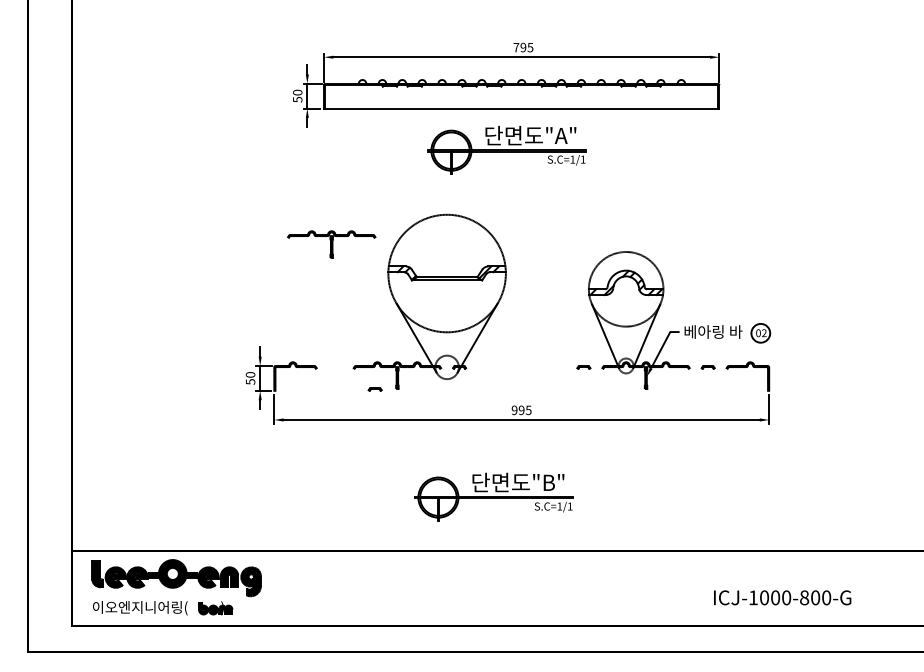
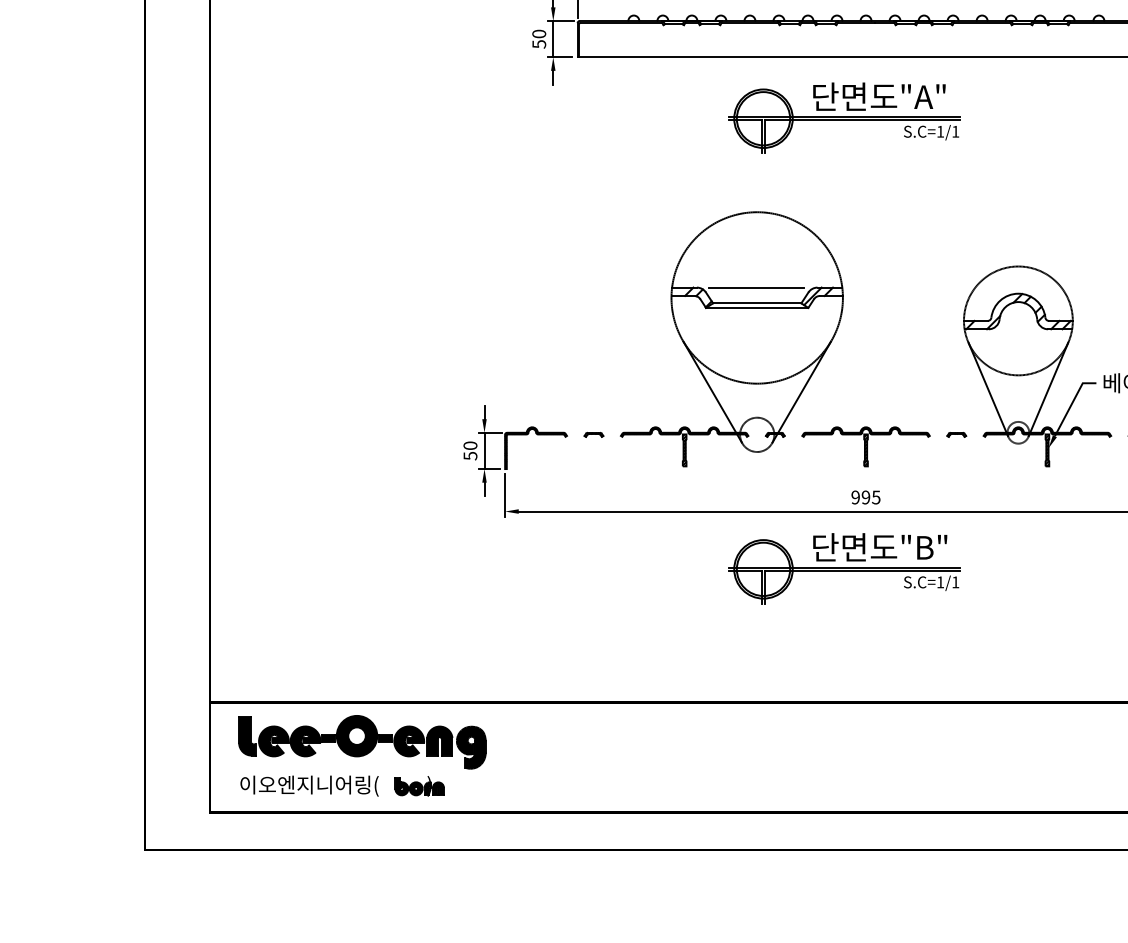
part: (331, 244) -> (865, 446), moved
line: (446, 266) -> (756, 287), added
part: (374, 389) -> (592, 434), moved
part: (493, 496) -> (843, 567), moved

